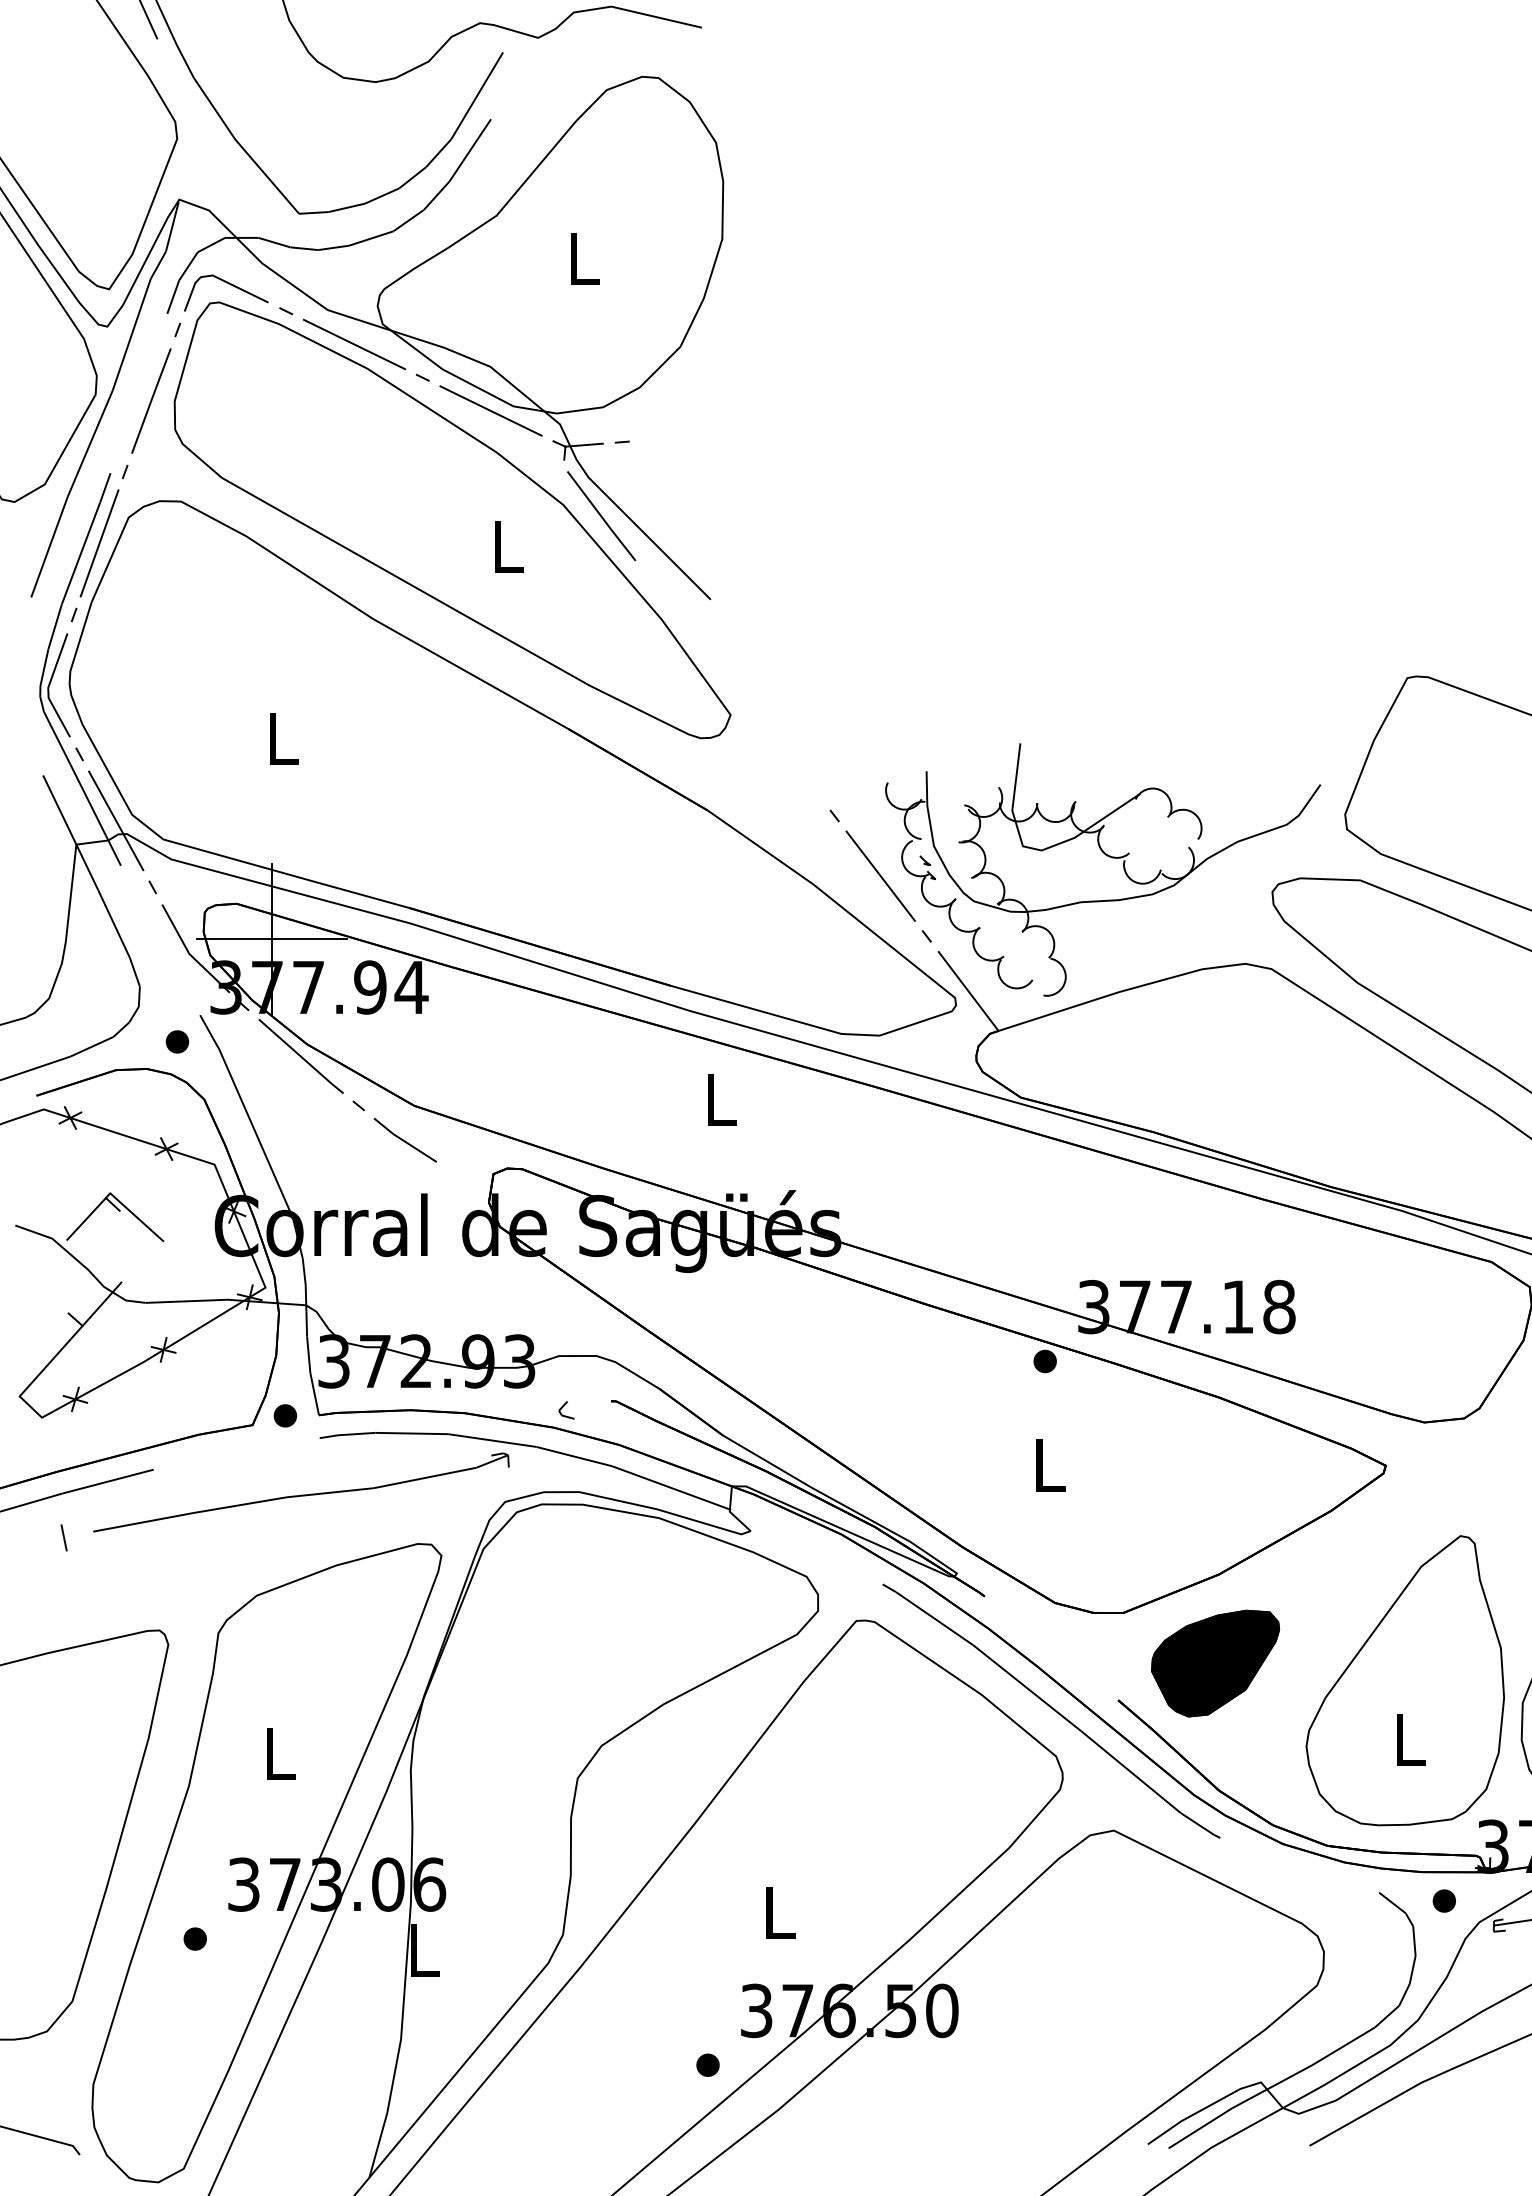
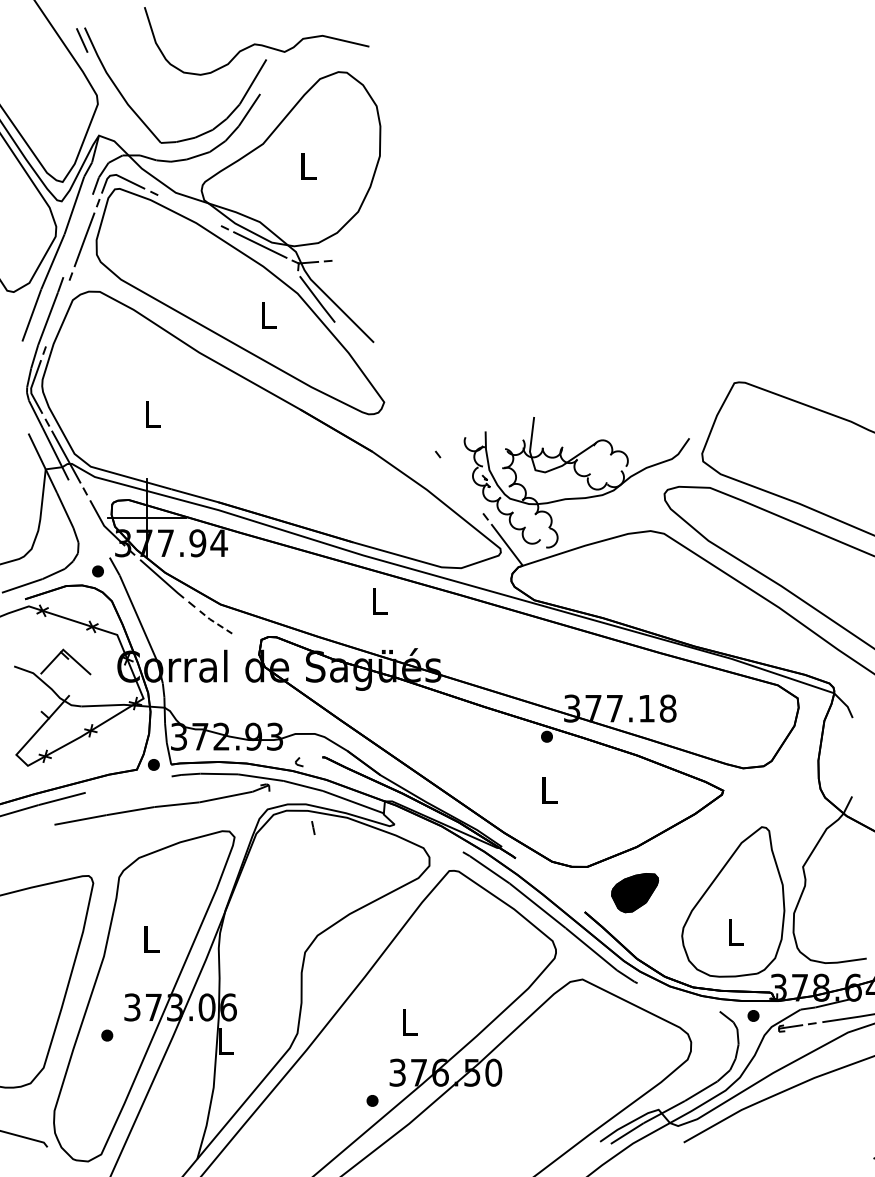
line: (354, 344) -> (189, 210), removed
line: (99, 543) -> (57, 313), removed
line: (879, 875) -> (461, 485), removed
line: (404, 1140) -> (215, 622), solid -> dashed
line: (64, 1536) -> (313, 827), moved
part: (1214, 1662) -> (634, 892), size x0.7

